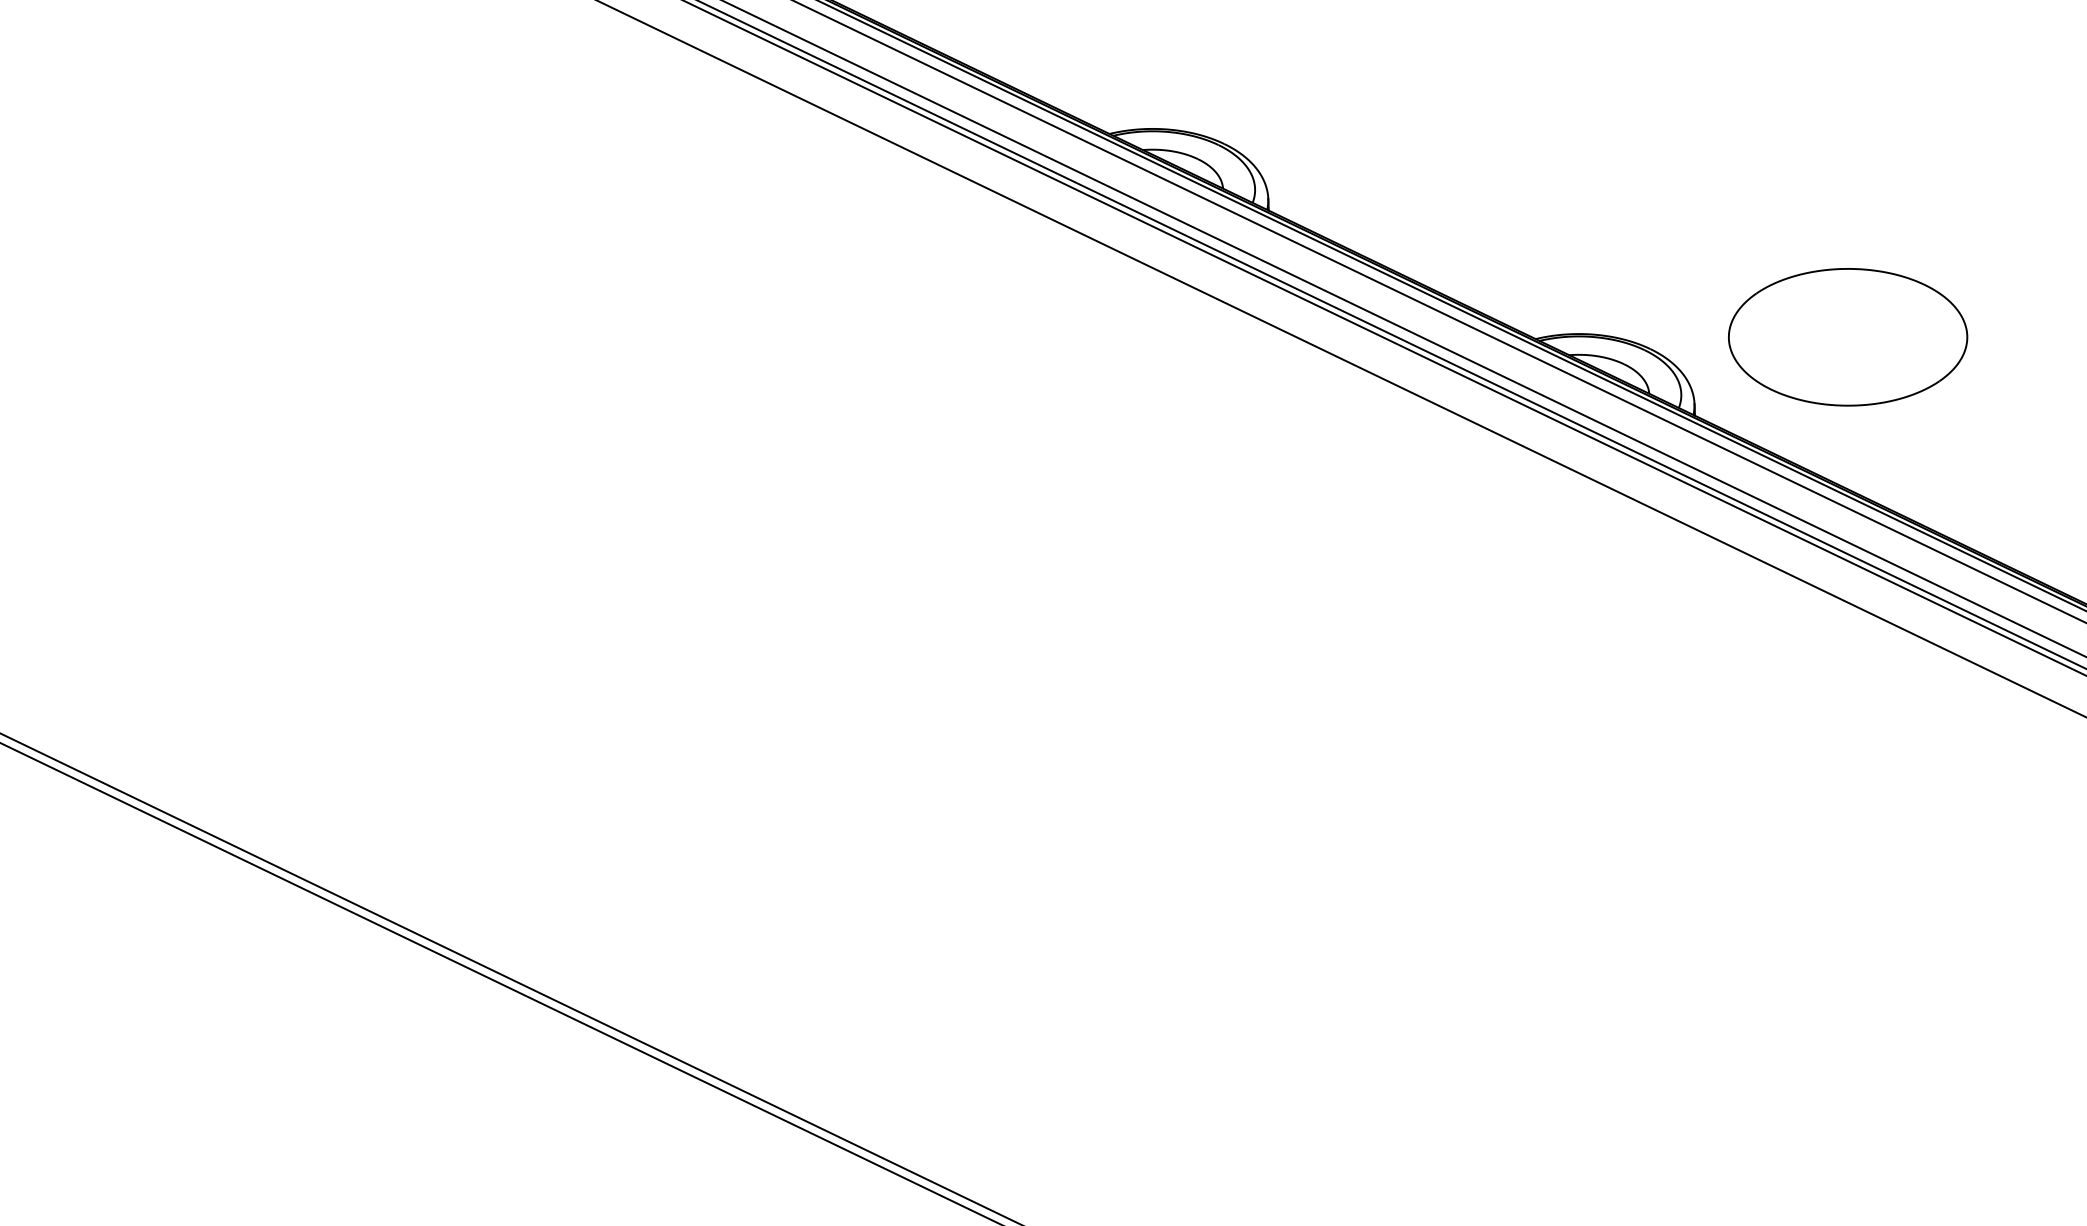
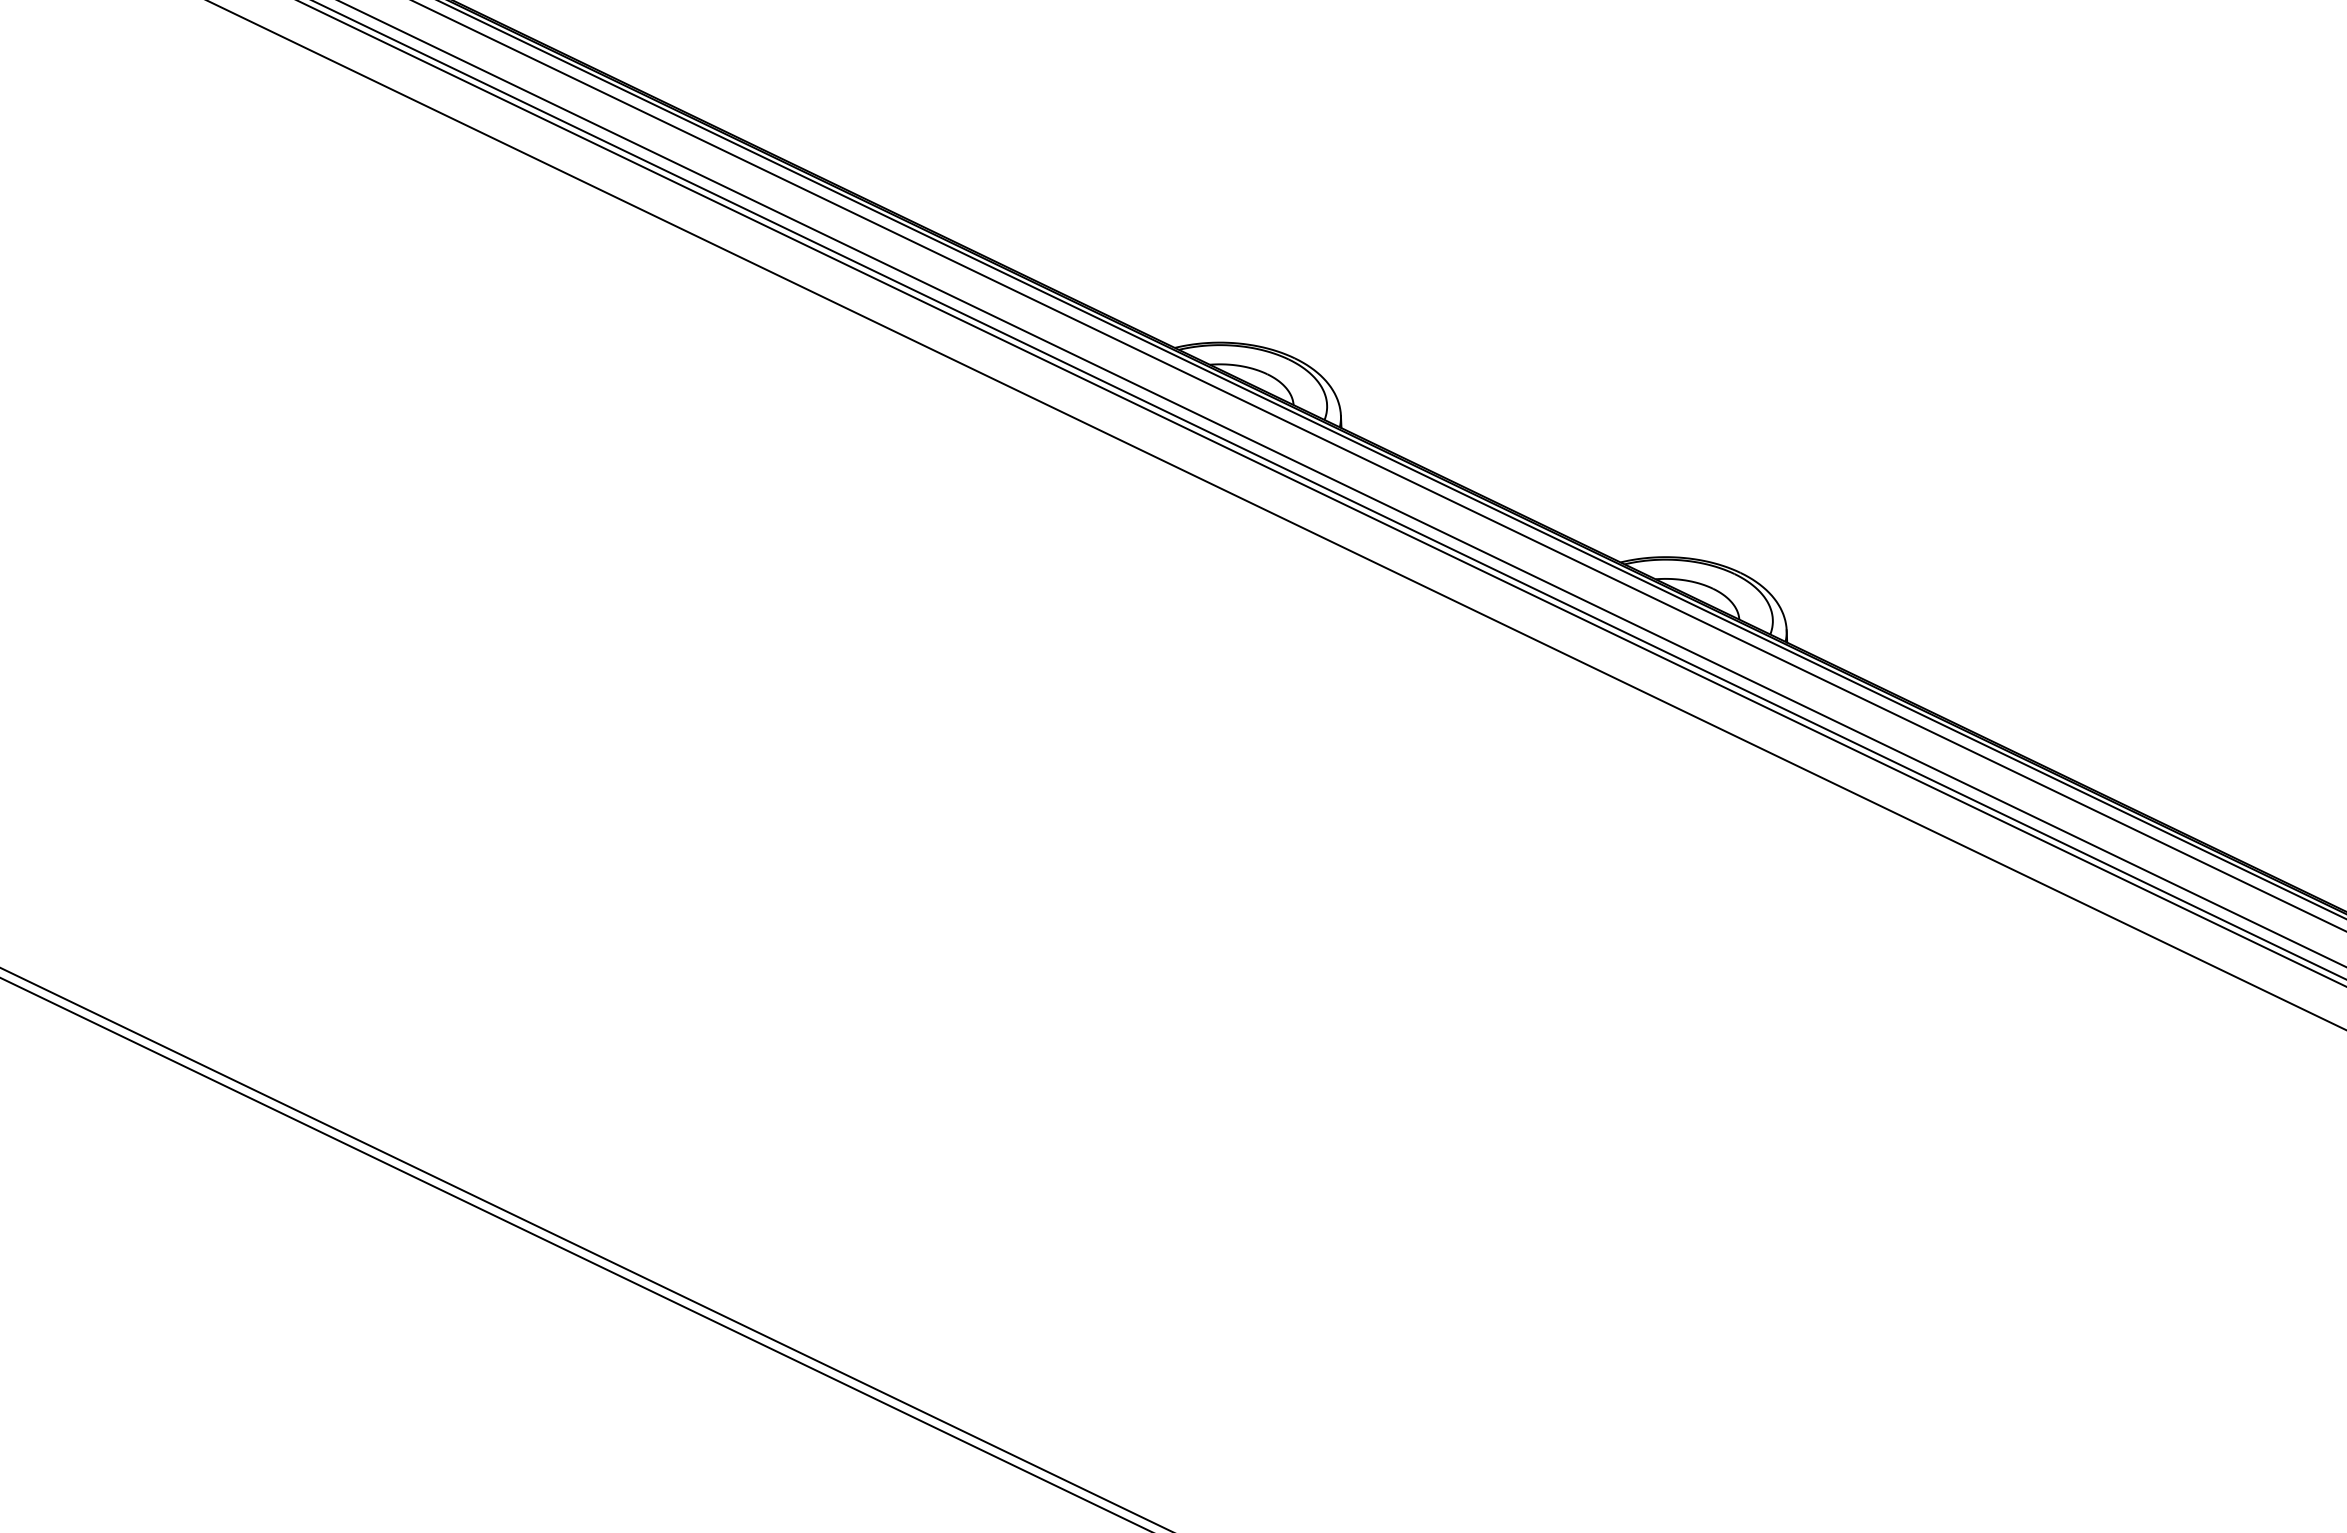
part: (1847, 337) -> (1946, 560), removed

